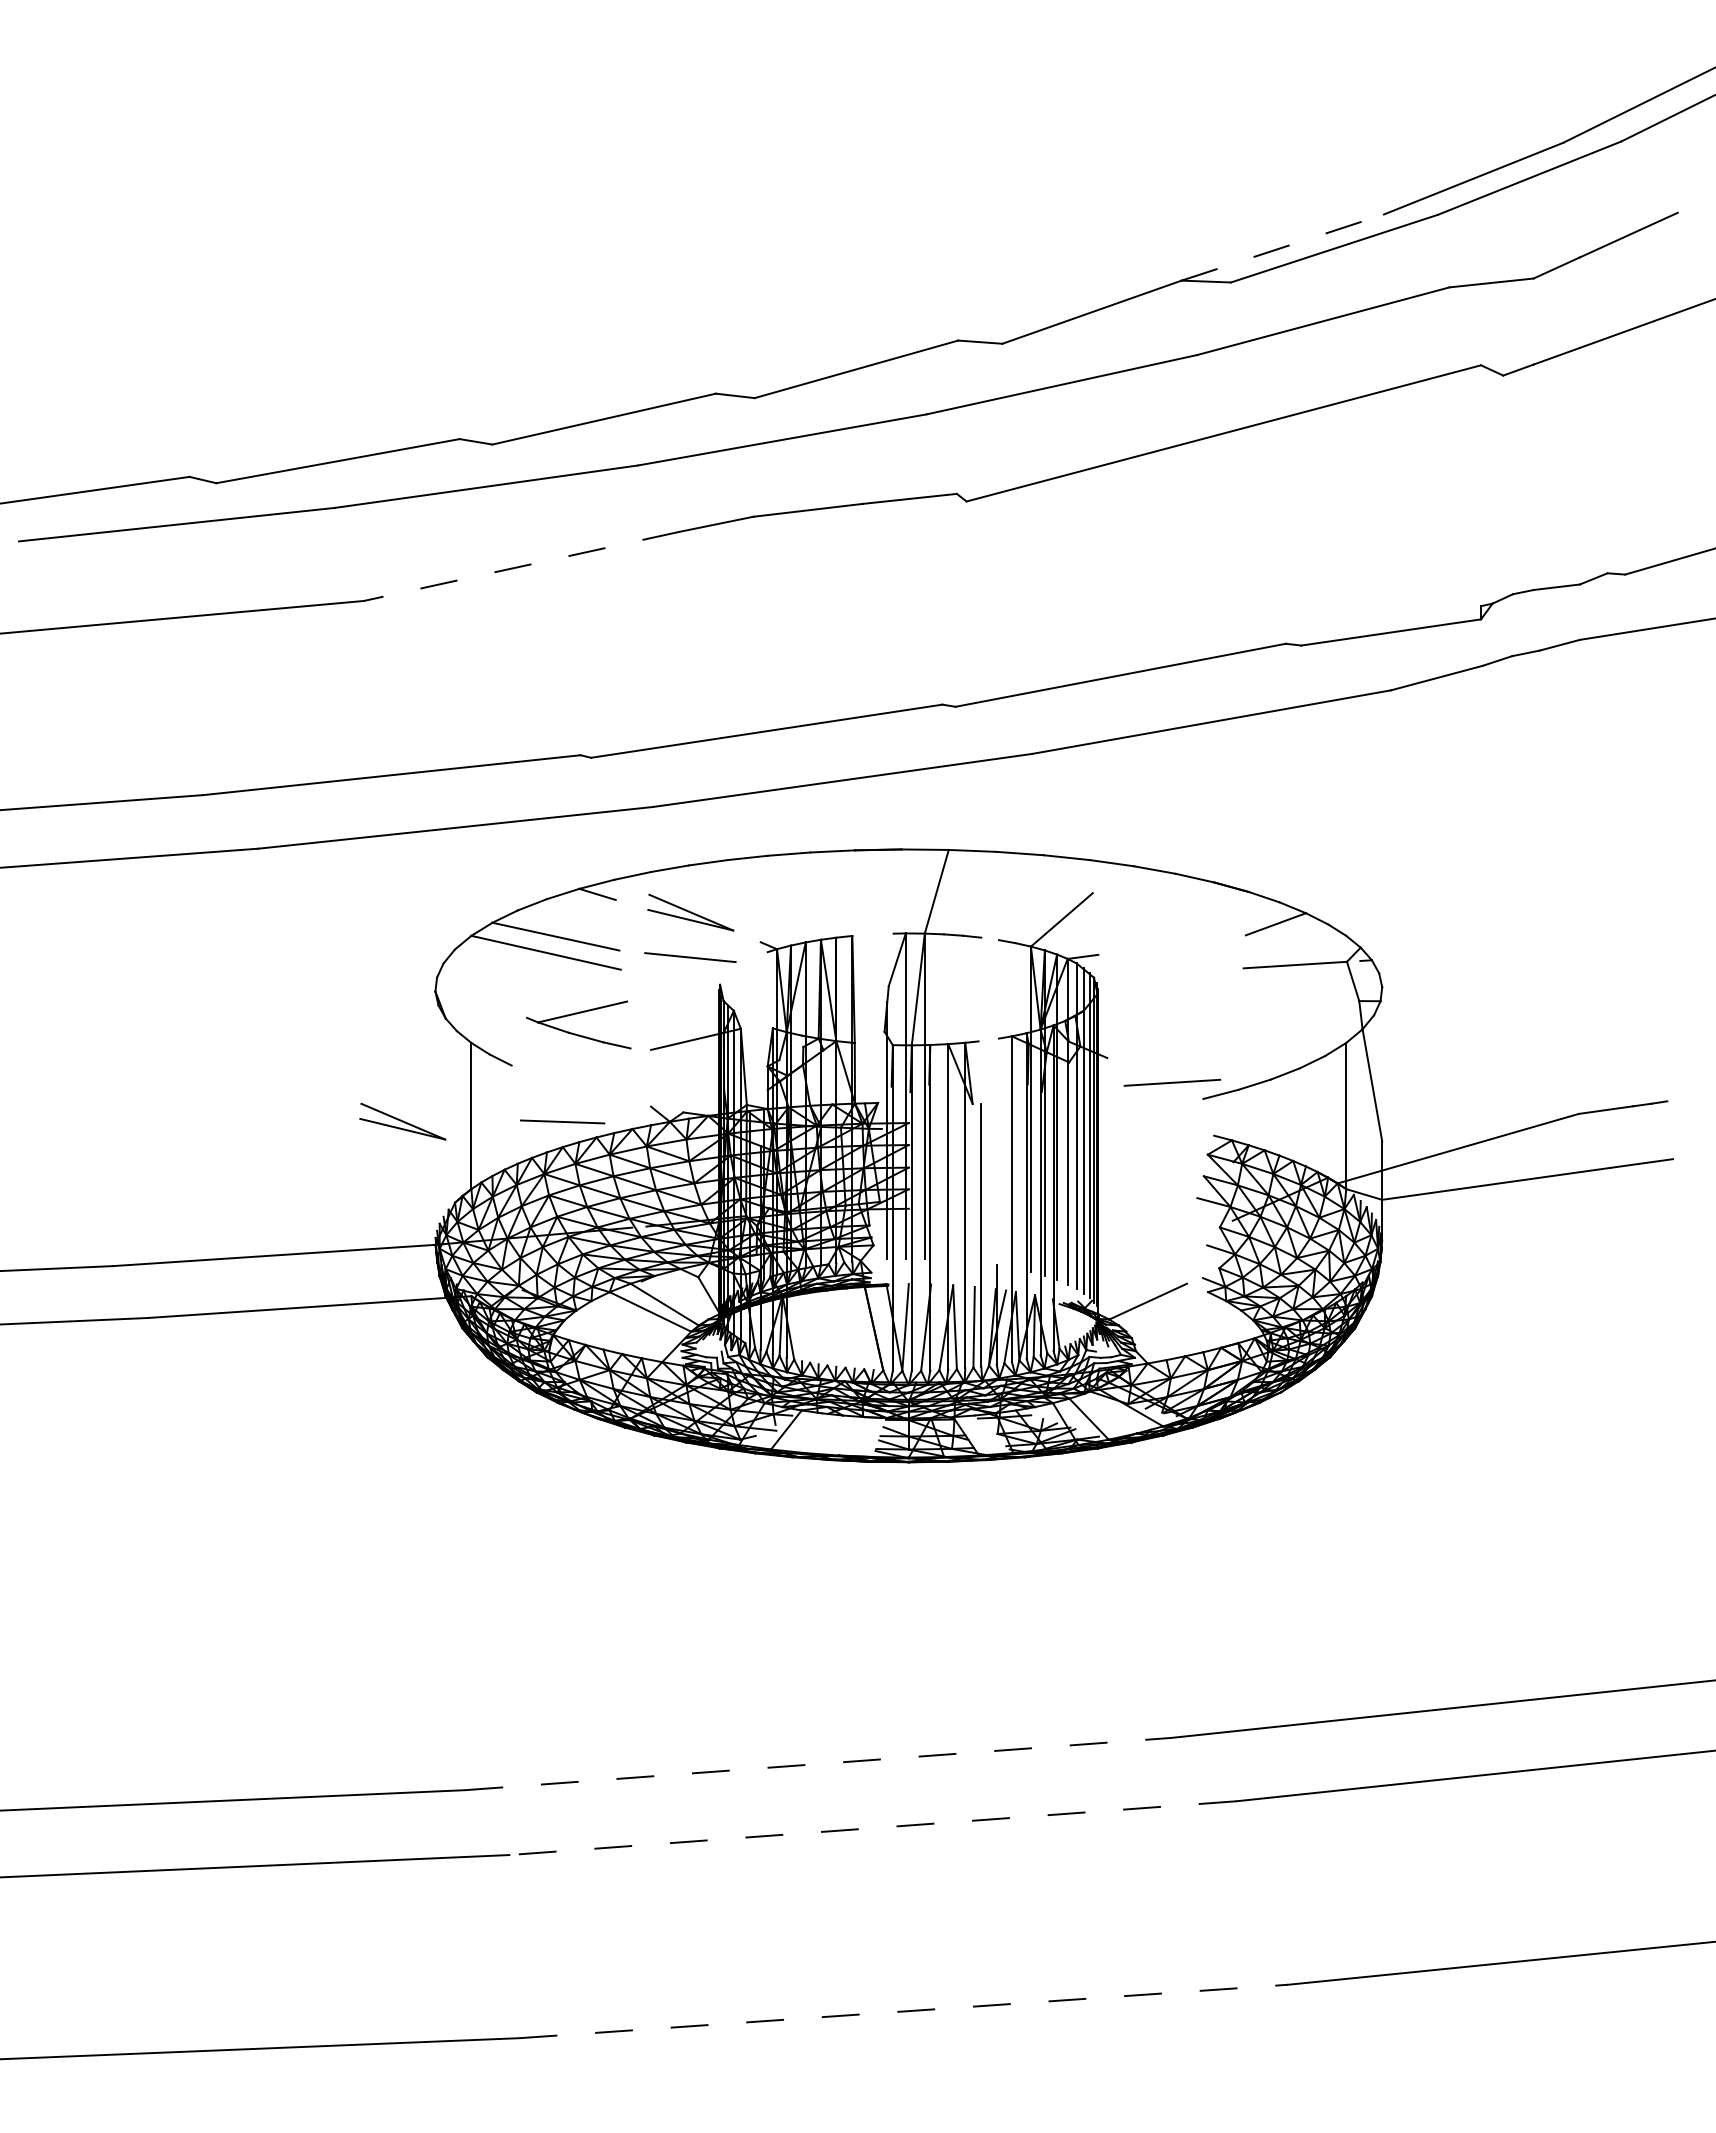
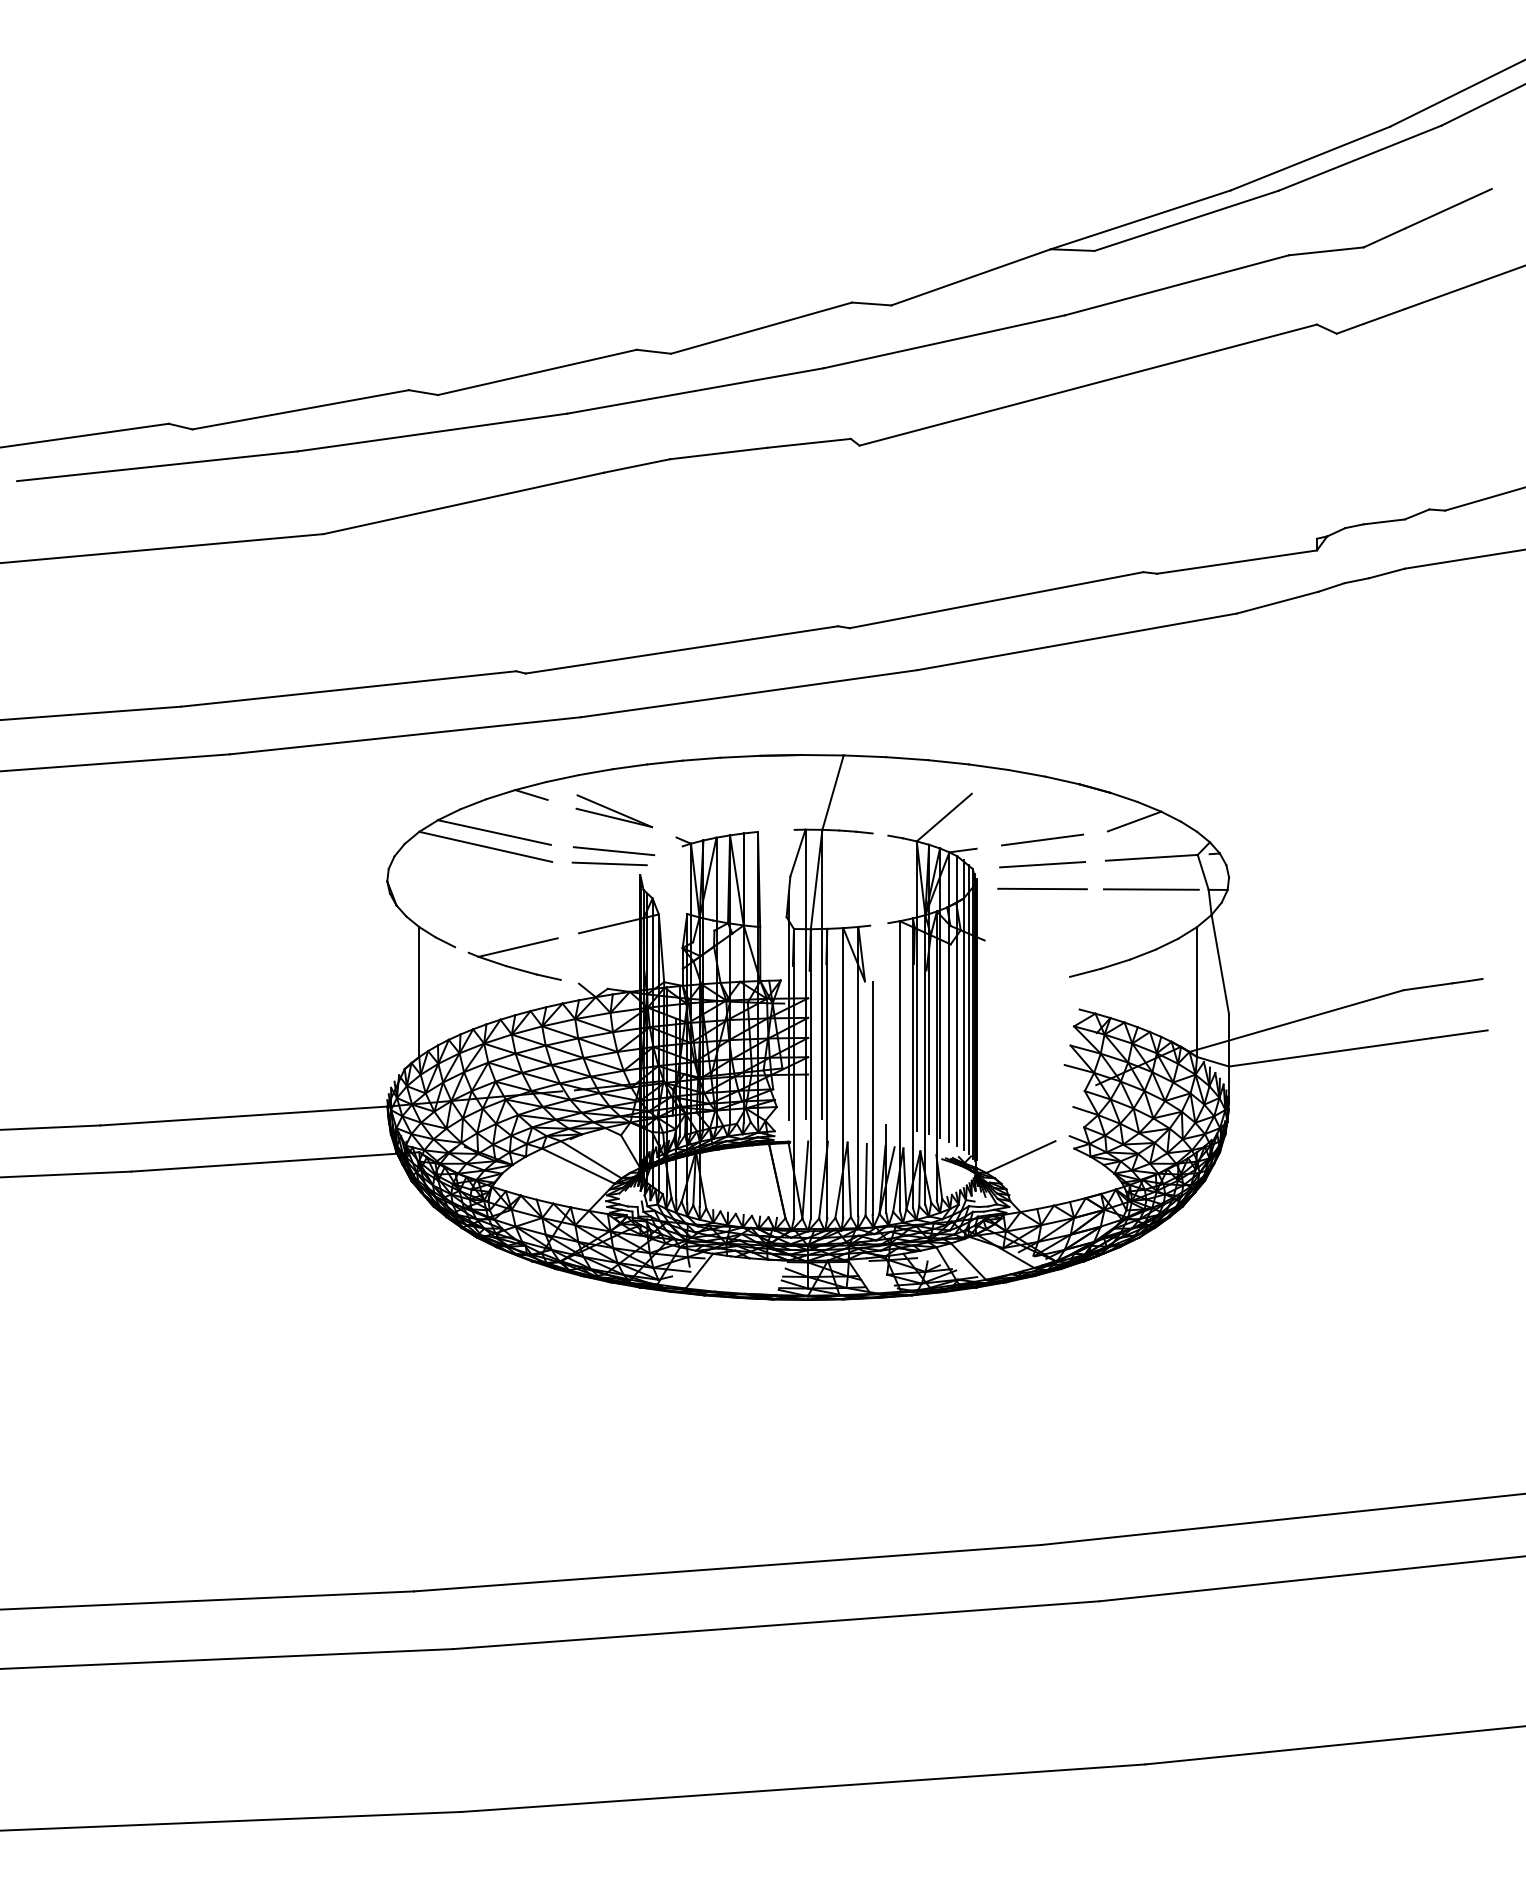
line: (1283, 247) -> (1141, 219), dashed -> solid
line: (521, 566) -> (463, 503), dashed -> solid
line: (1171, 944) -> (1041, 839), added
line: (1172, 1000) -> (1042, 889), added
line: (1294, 1000) -> (1151, 889), added
part: (575, 1033) -> (511, 966), moved
line: (1172, 1082) -> (1042, 864), moved
part: (402, 1121) -> (358, 996), removed
line: (562, 1121) -> (609, 863), moved
line: (818, 1764) -> (727, 1568), dashed -> solid
line: (872, 1828) -> (775, 1625), dashed -> solid
line: (904, 2011) -> (804, 1788), dashed -> solid

